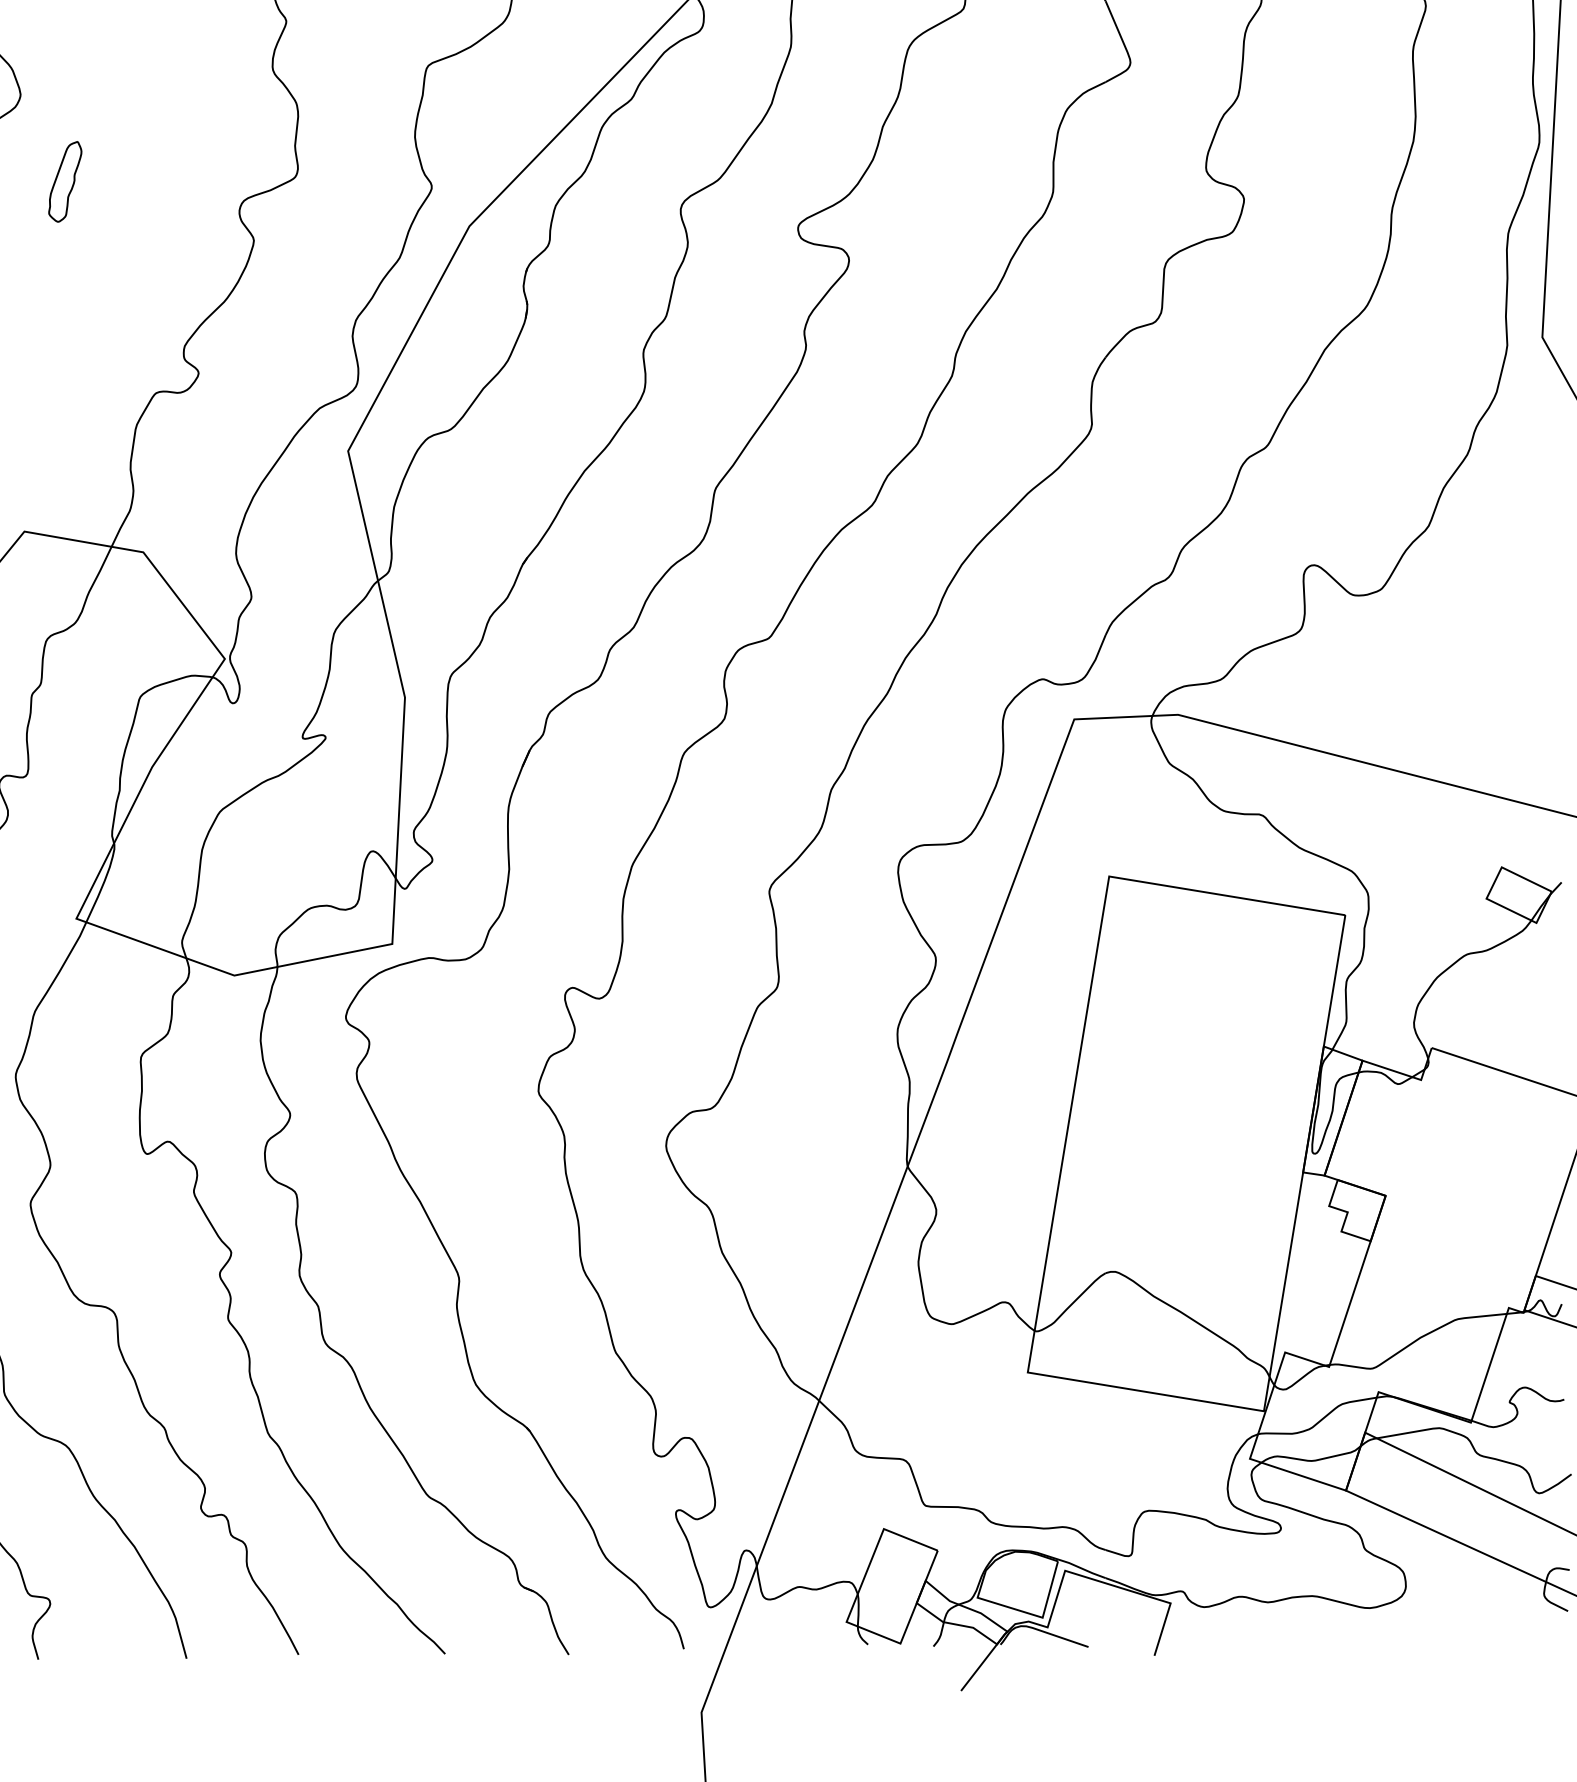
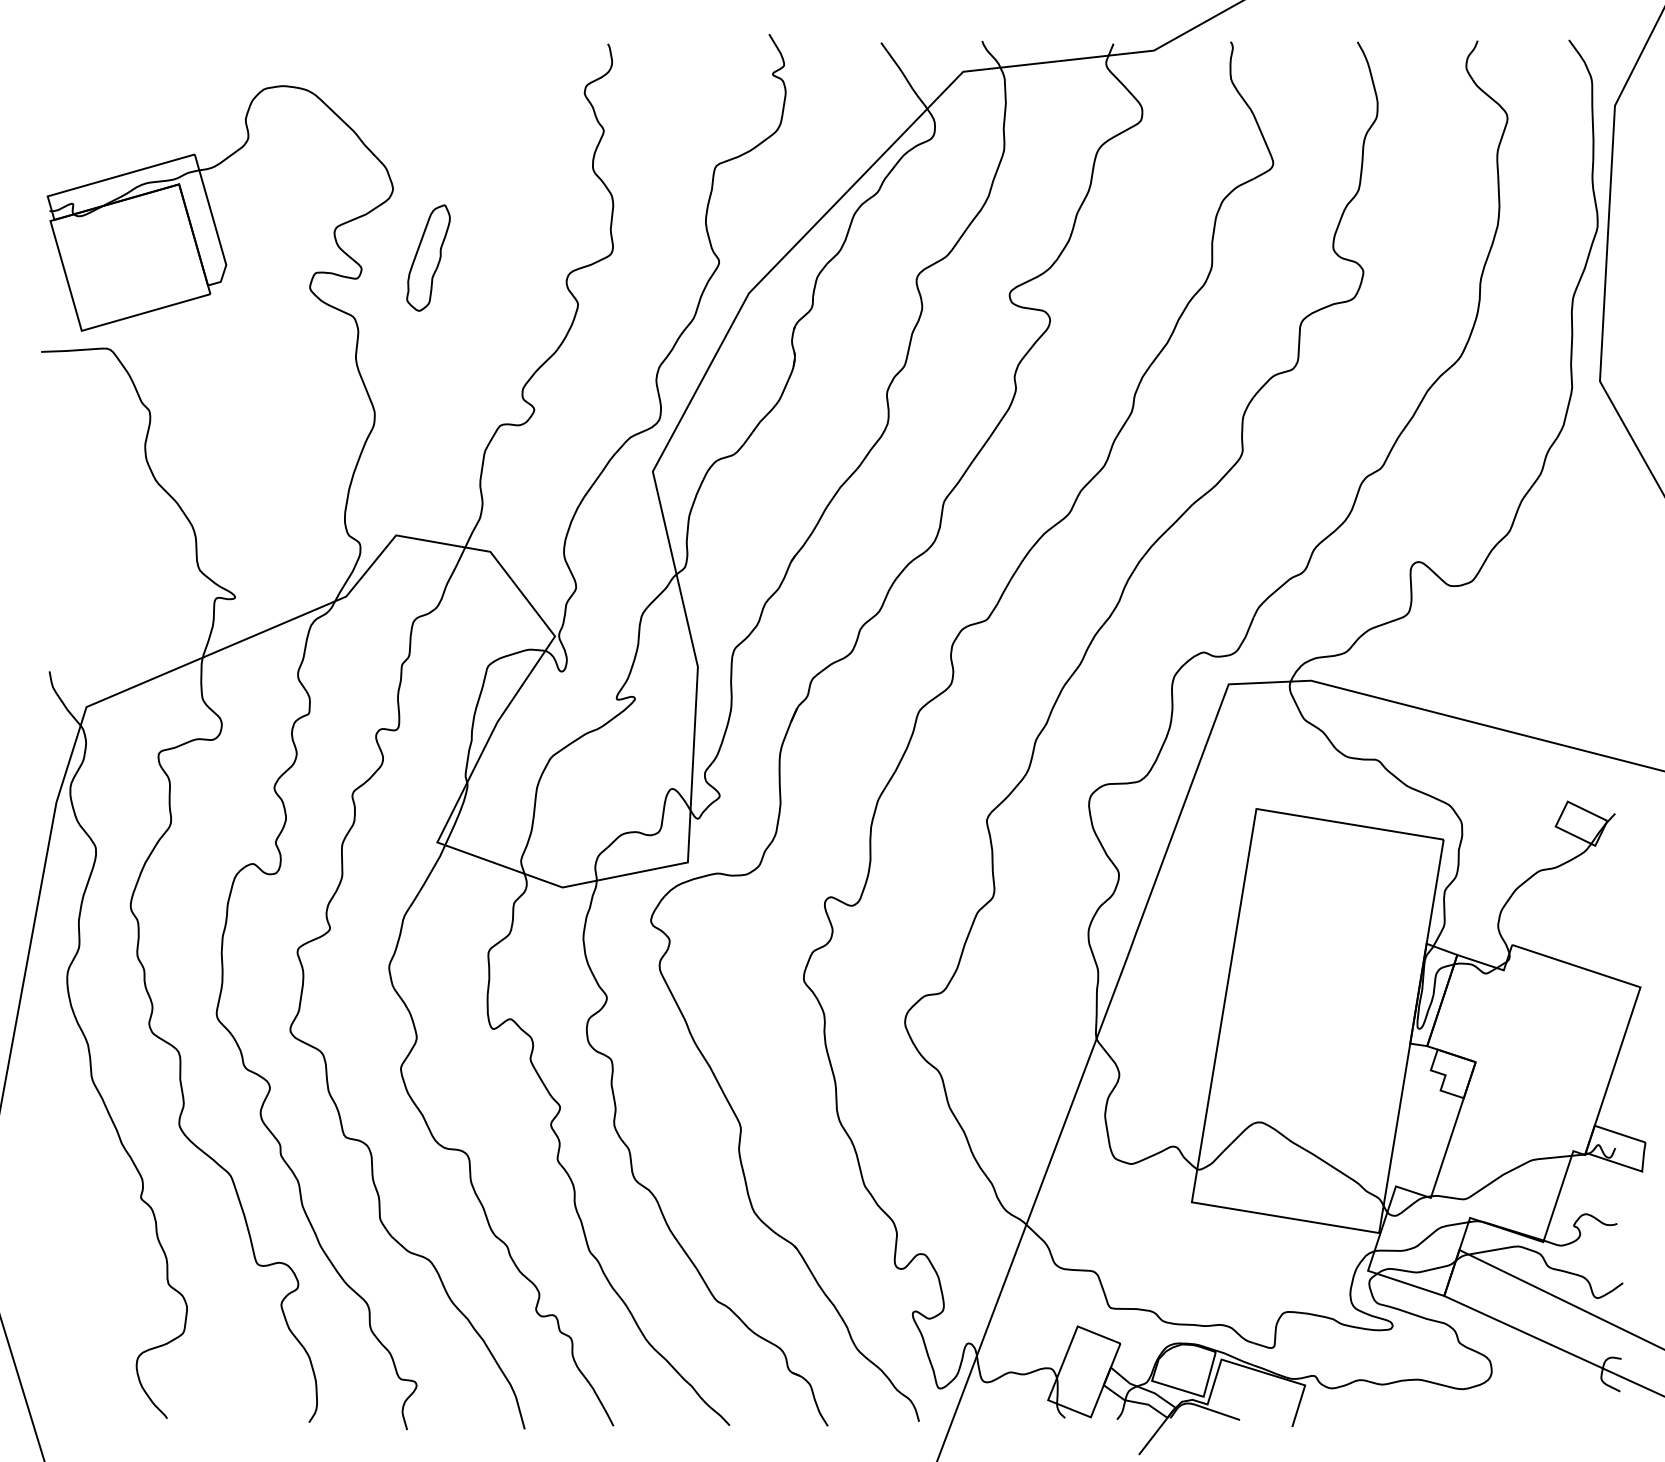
part: (65, 181) -> (428, 257), size x1.67

